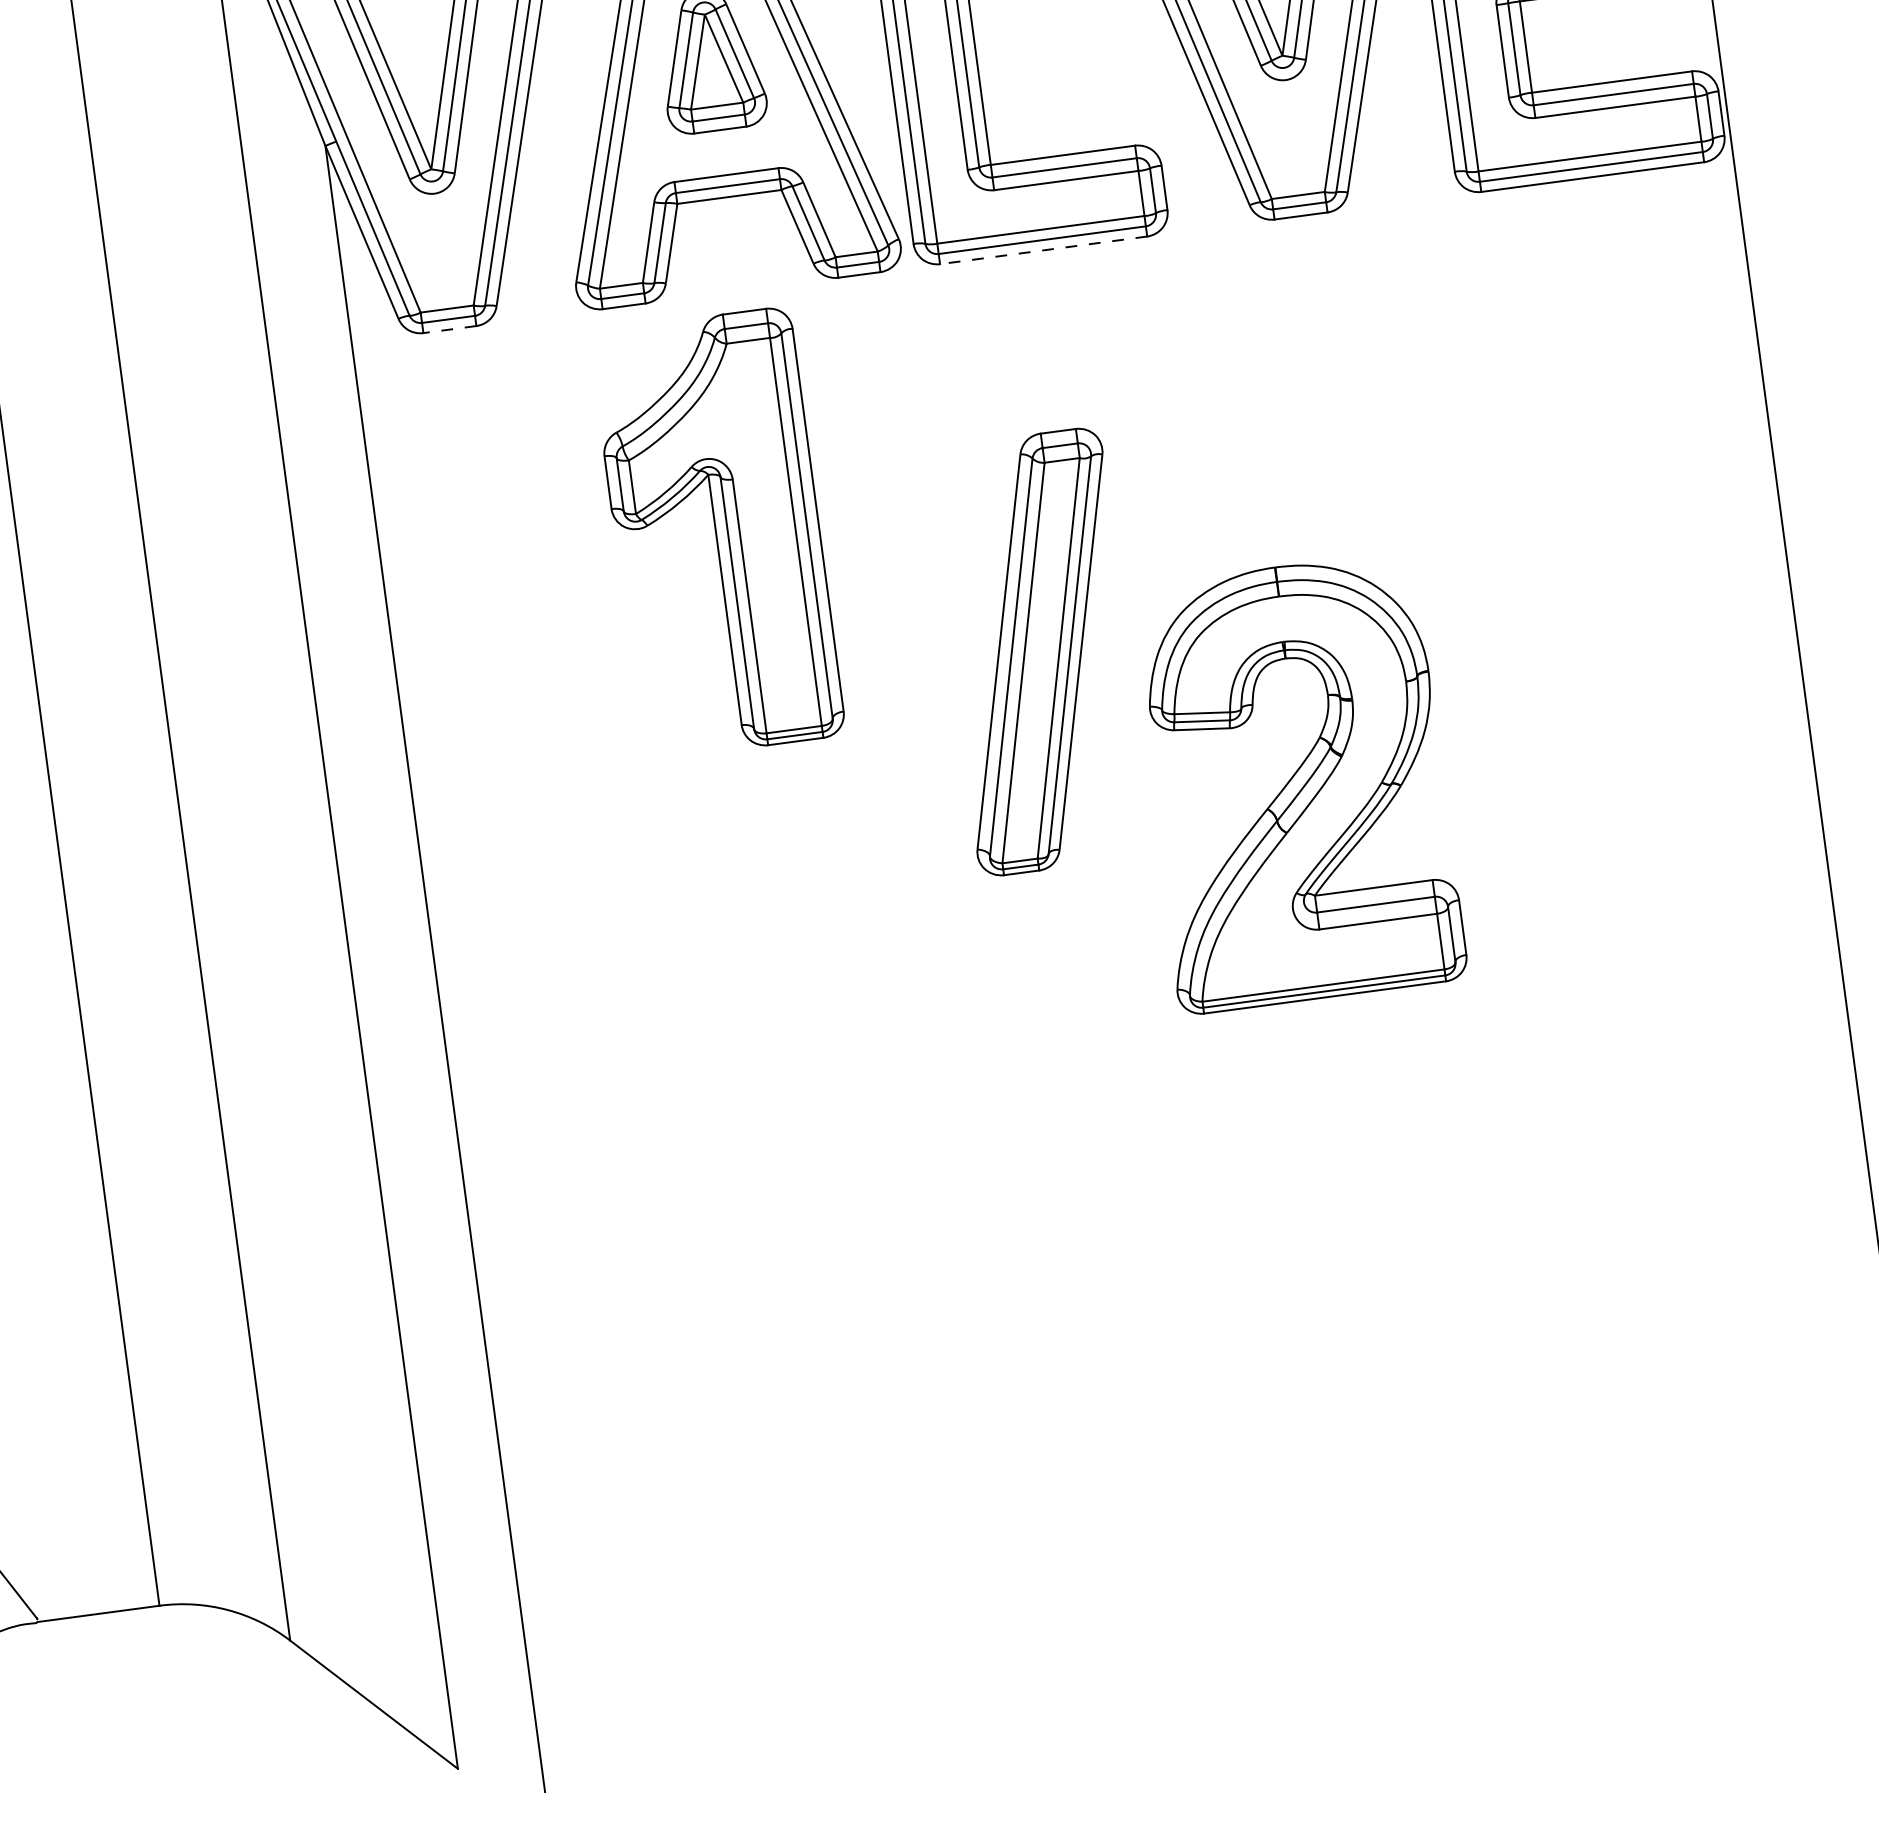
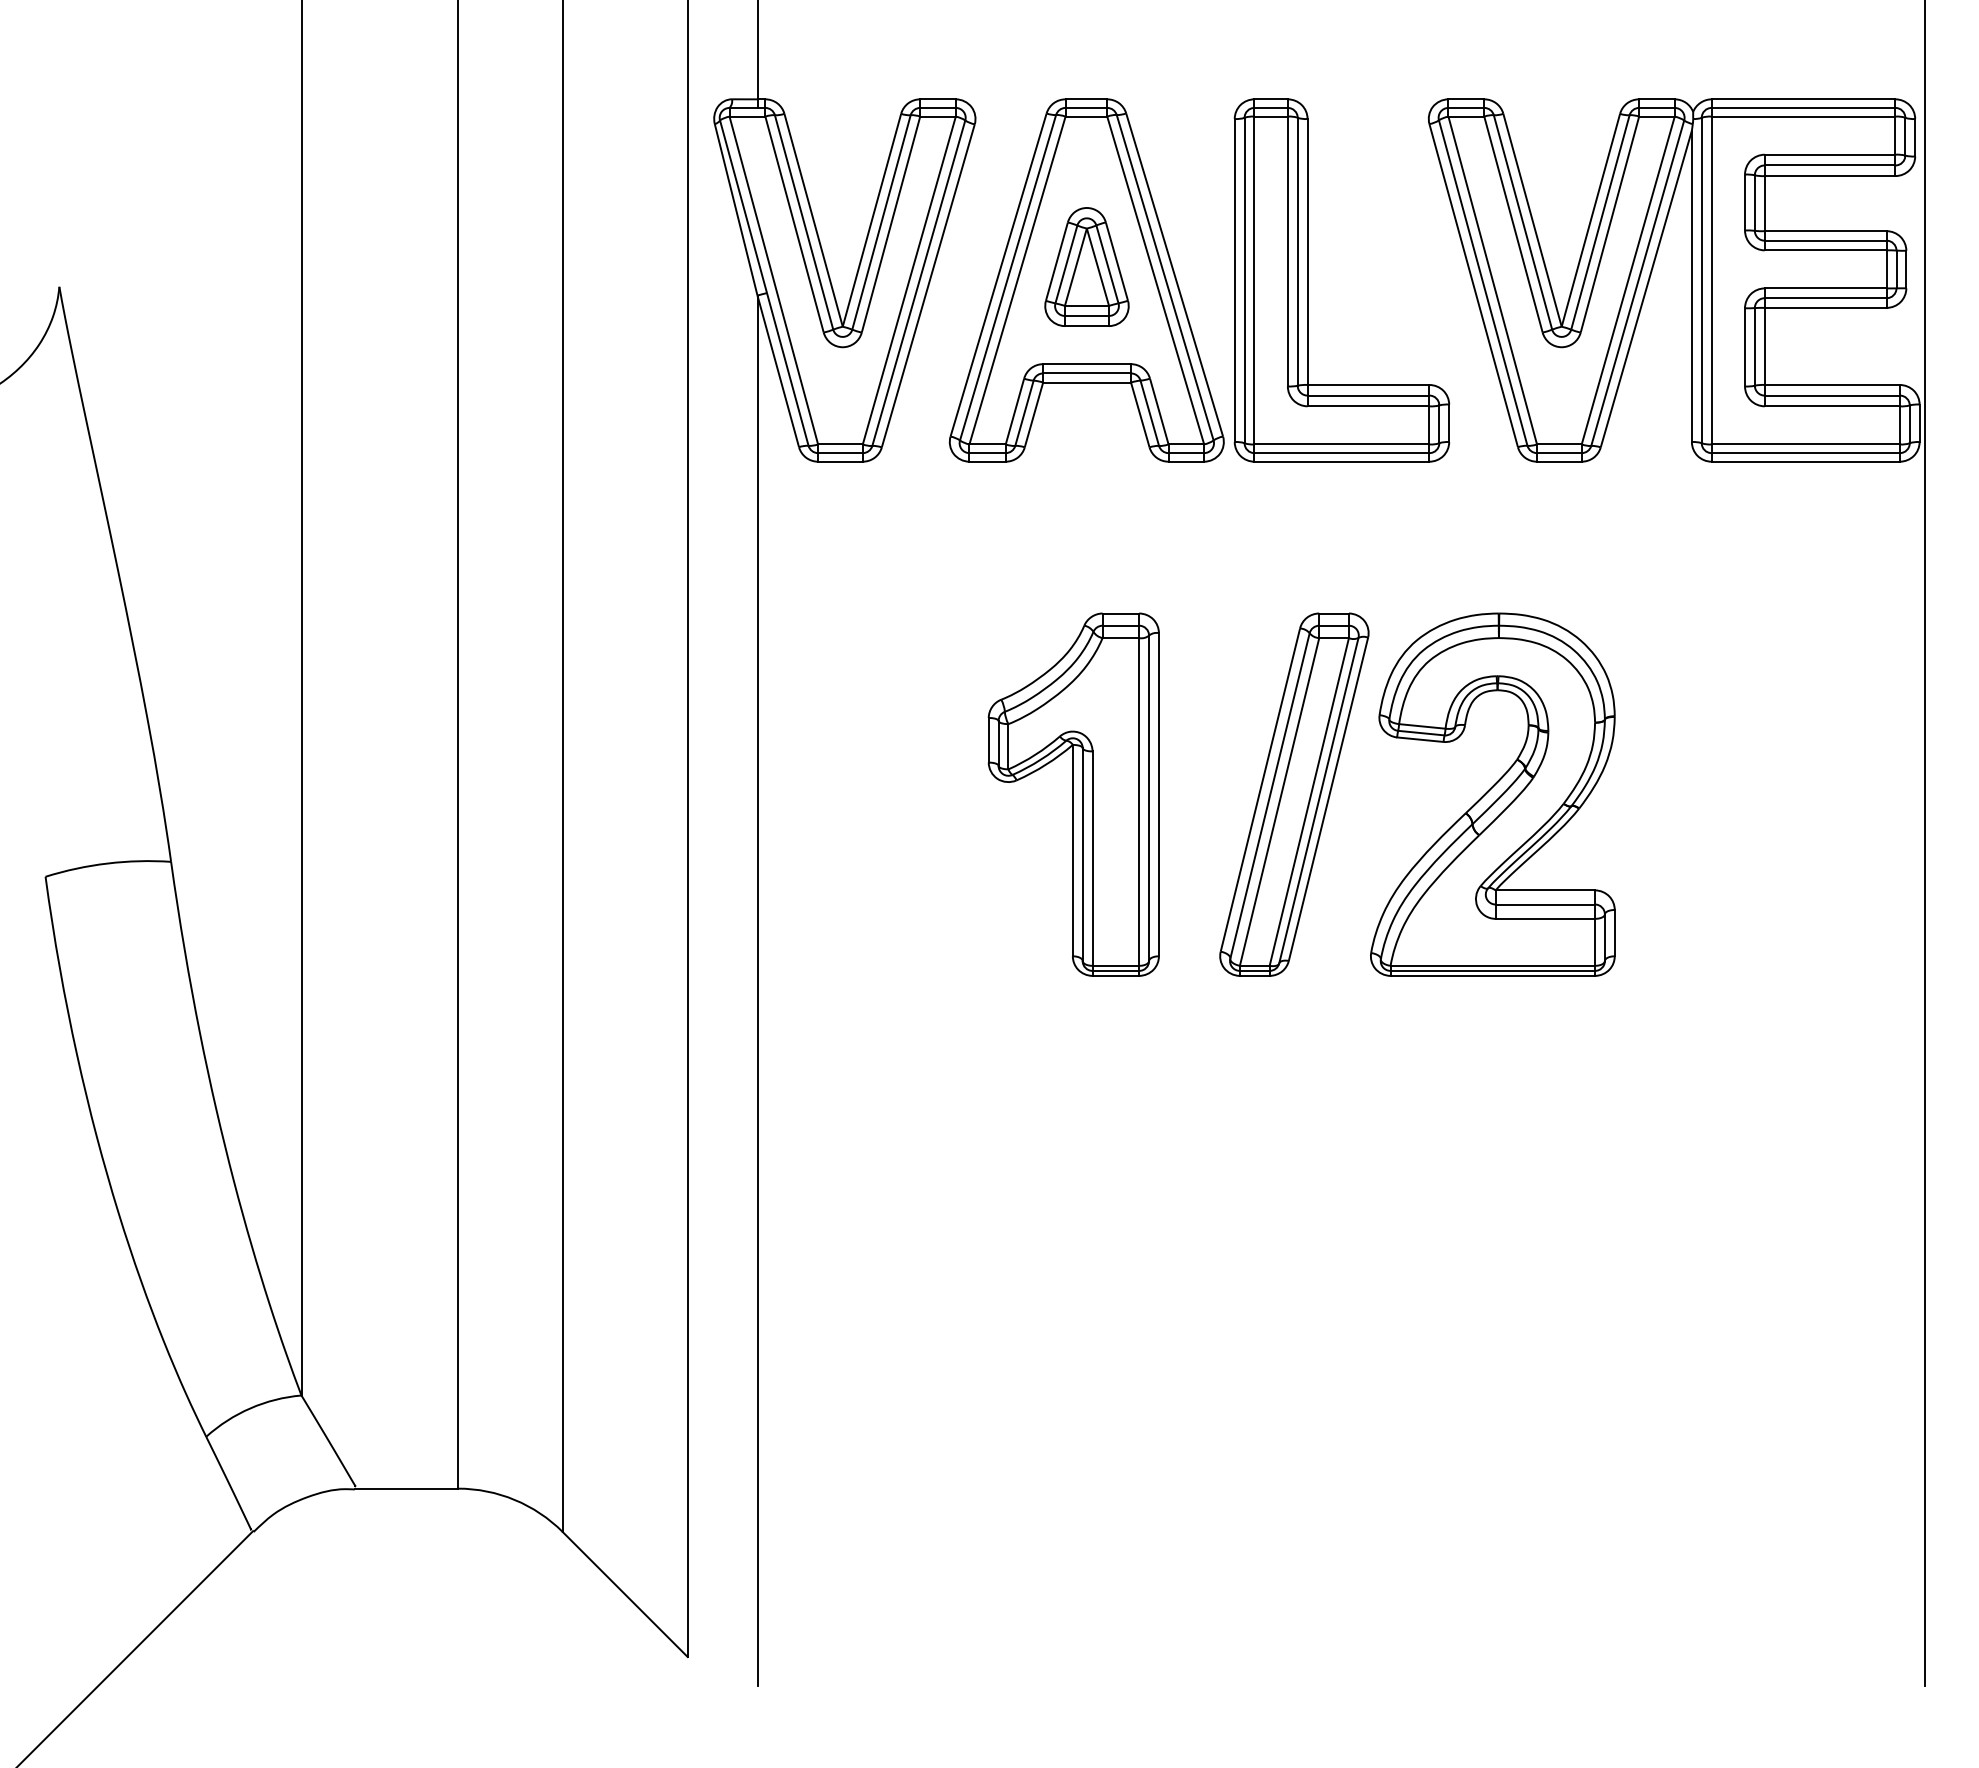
line: (1043, 250) -> (1341, 461), dashed -> solid
line: (448, 329) -> (839, 461), dashed -> solid
part: (716, 533) -> (1073, 794), moved
part: (1296, 782) -> (1492, 794), moved

